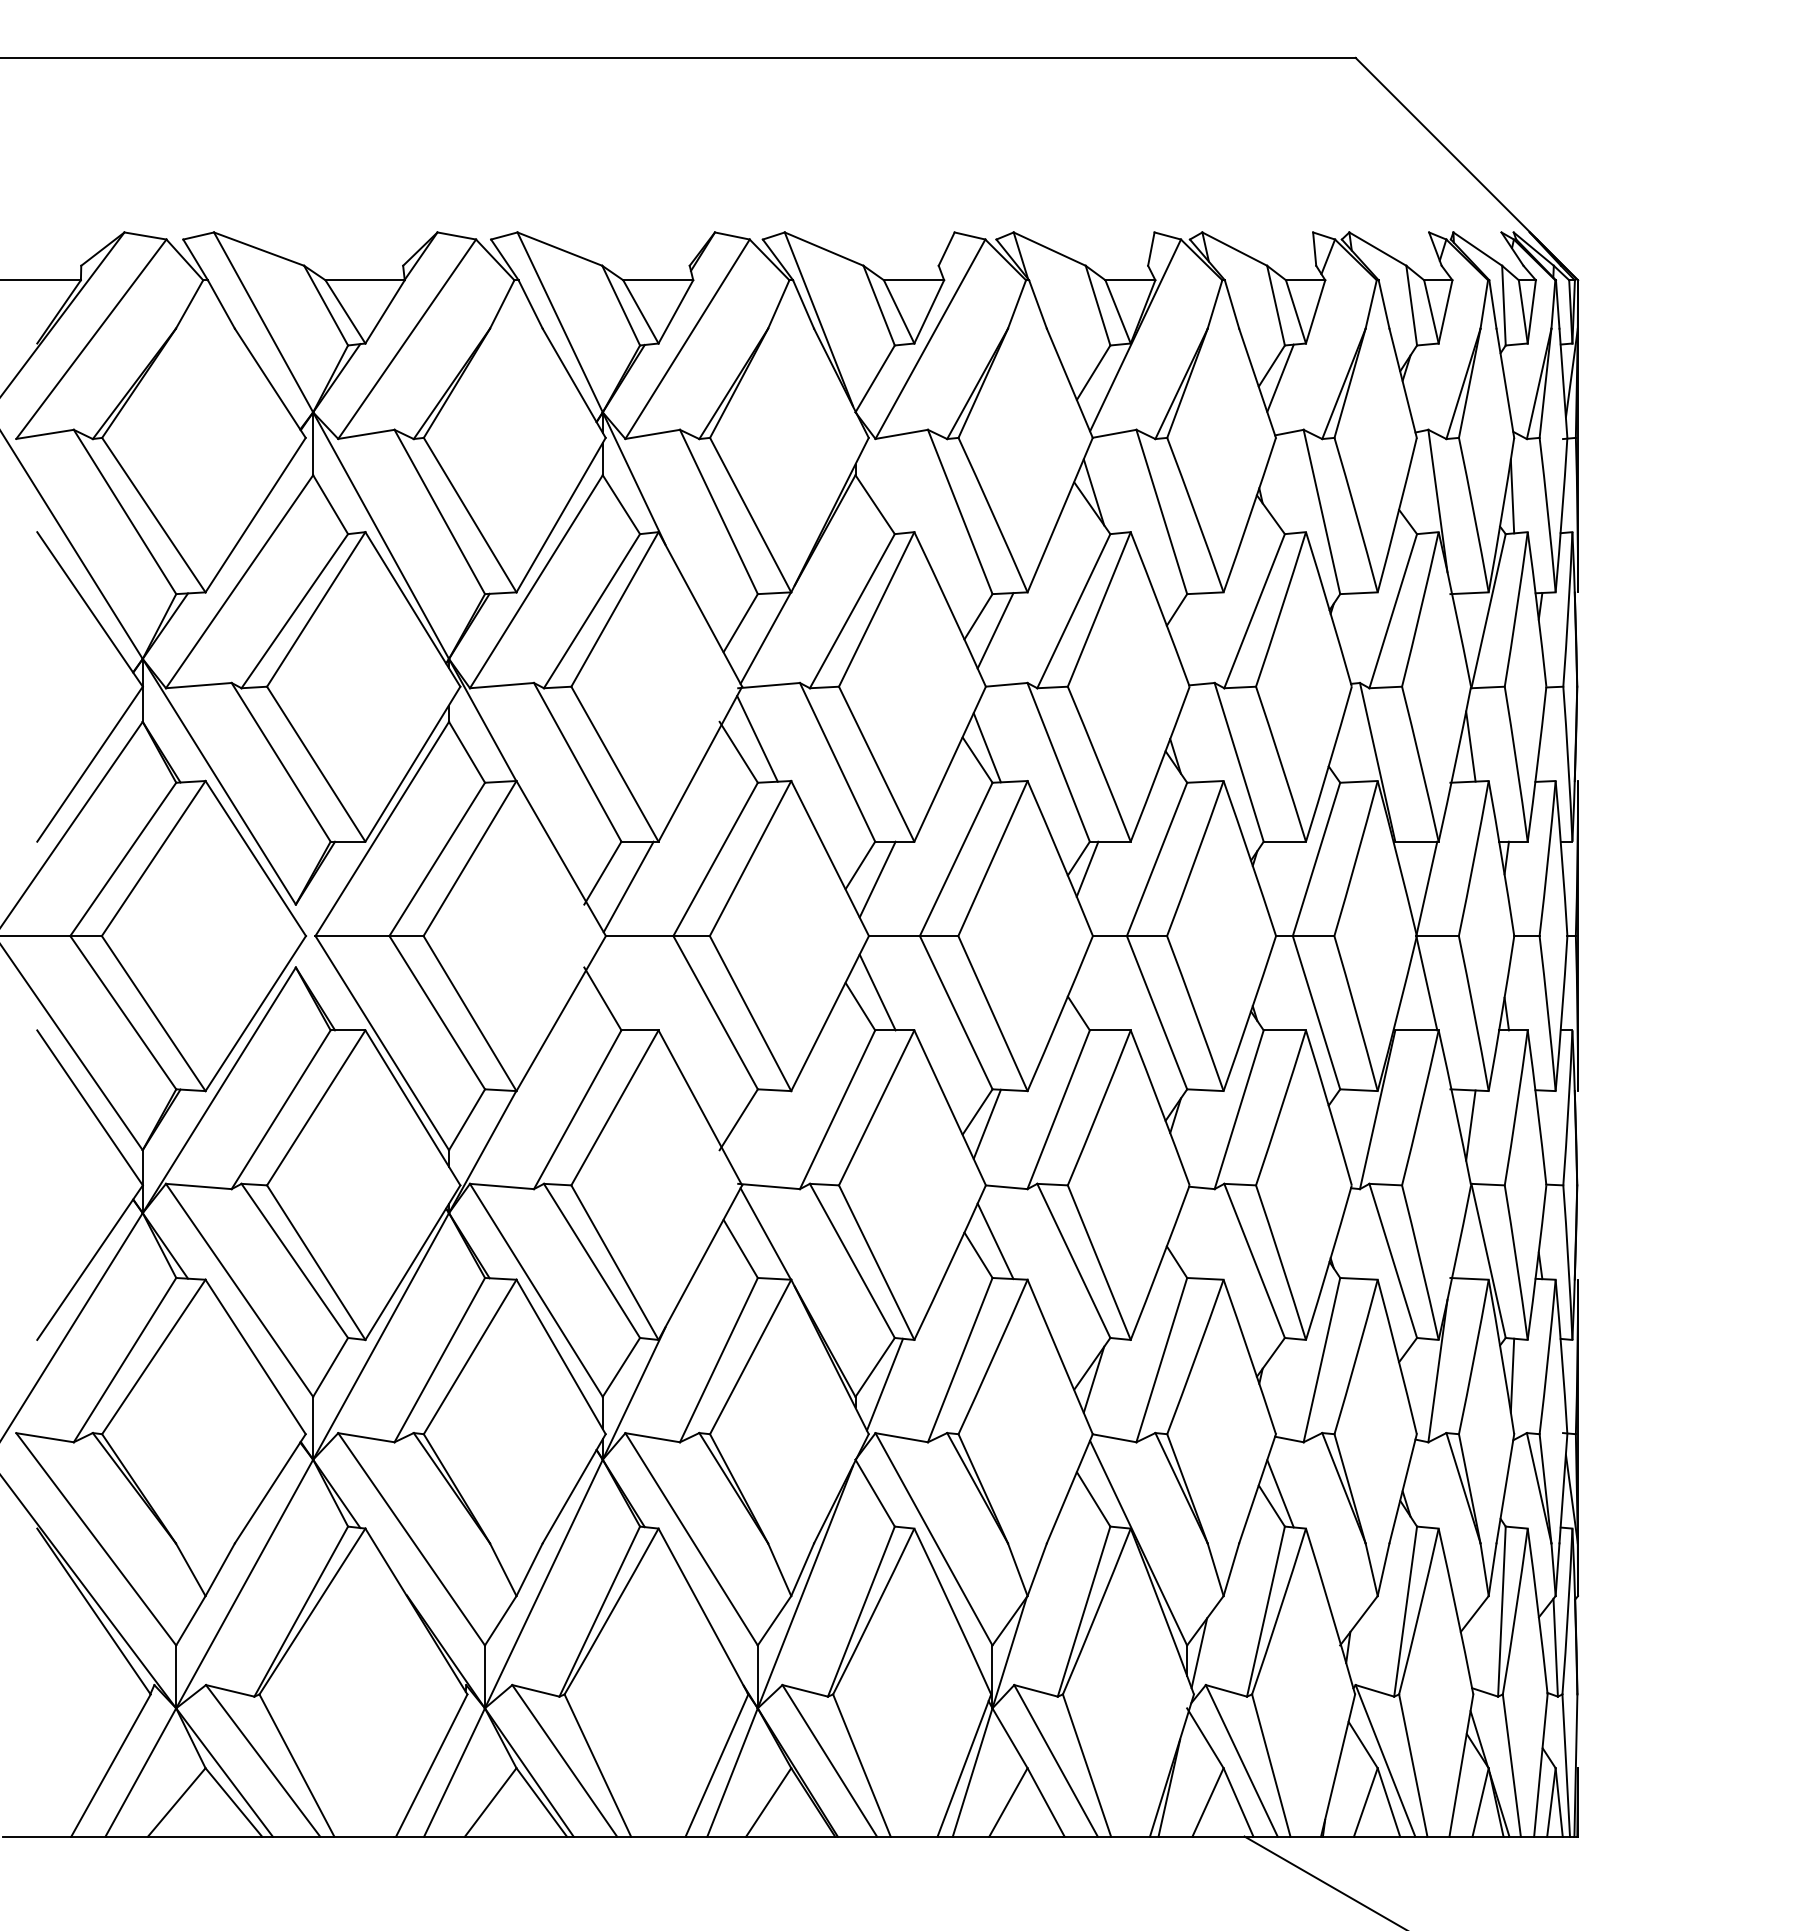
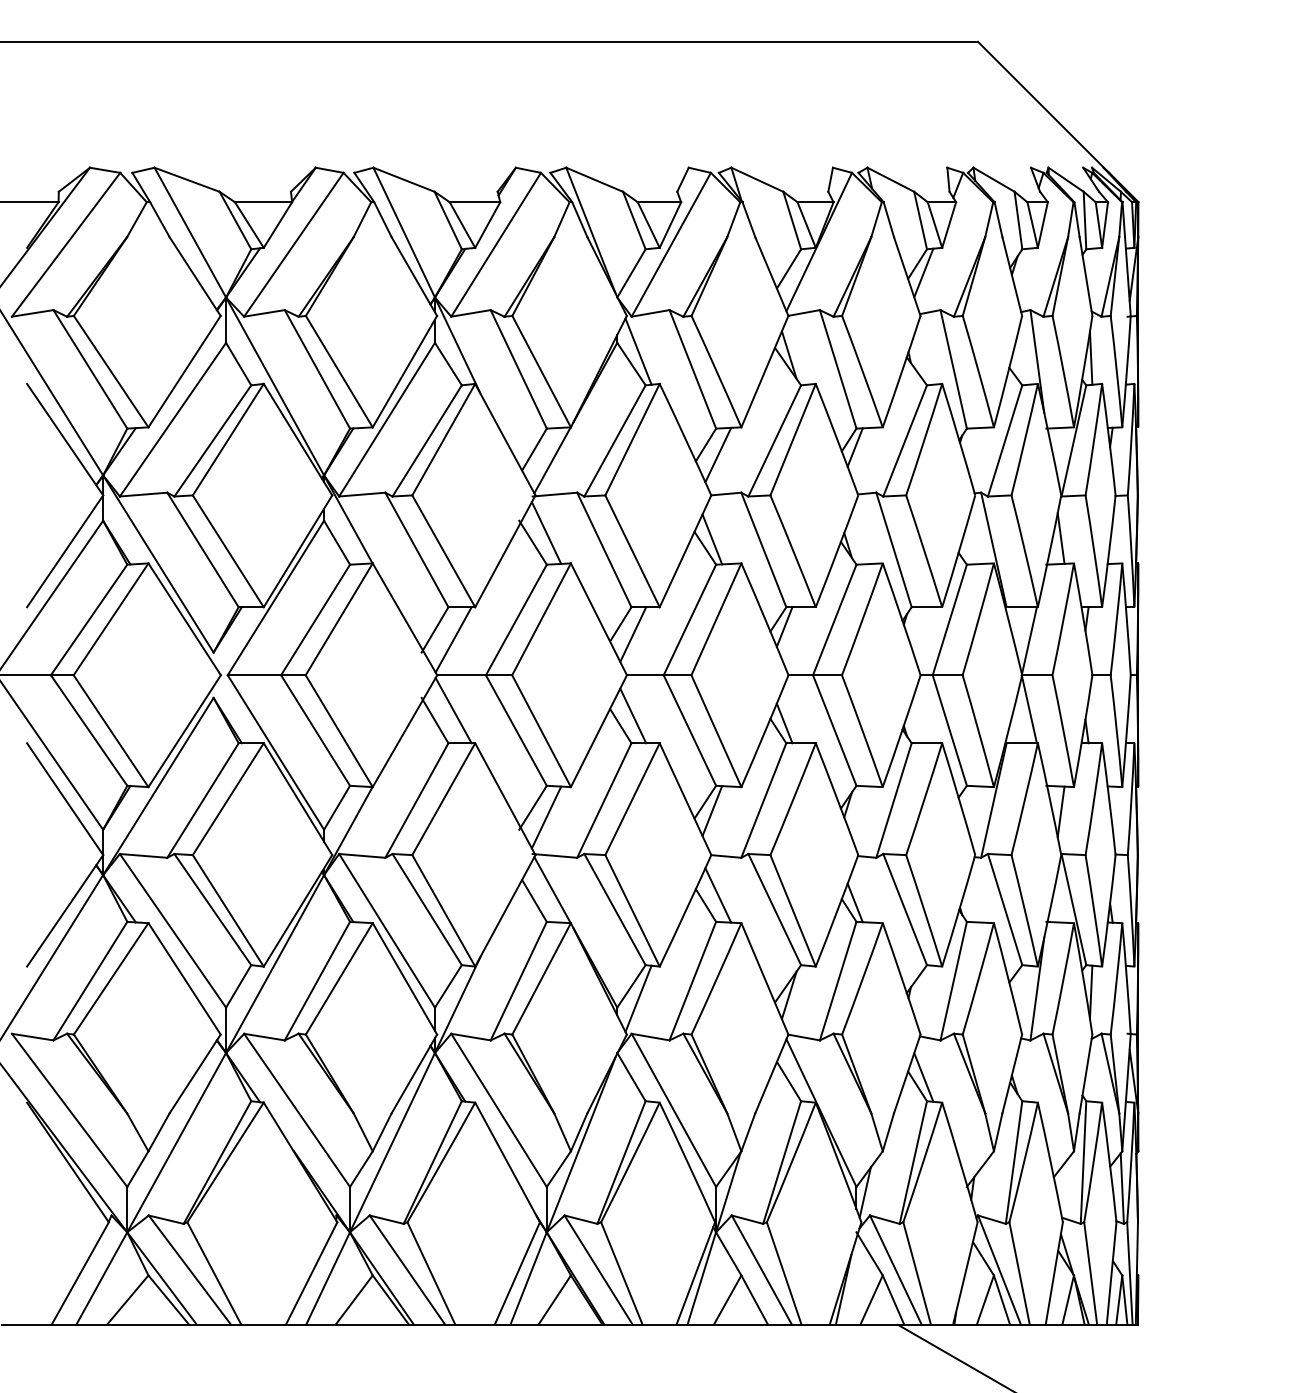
line: (884, 487) -> (638, 351), added
line: (1184, 620) -> (854, 447), added
line: (628, 984) -> (453, 710), added
line: (1087, 1002) -> (784, 723), added
line: (757, 1133) -> (546, 817), added
line: (1184, 1251) -> (854, 902), added

